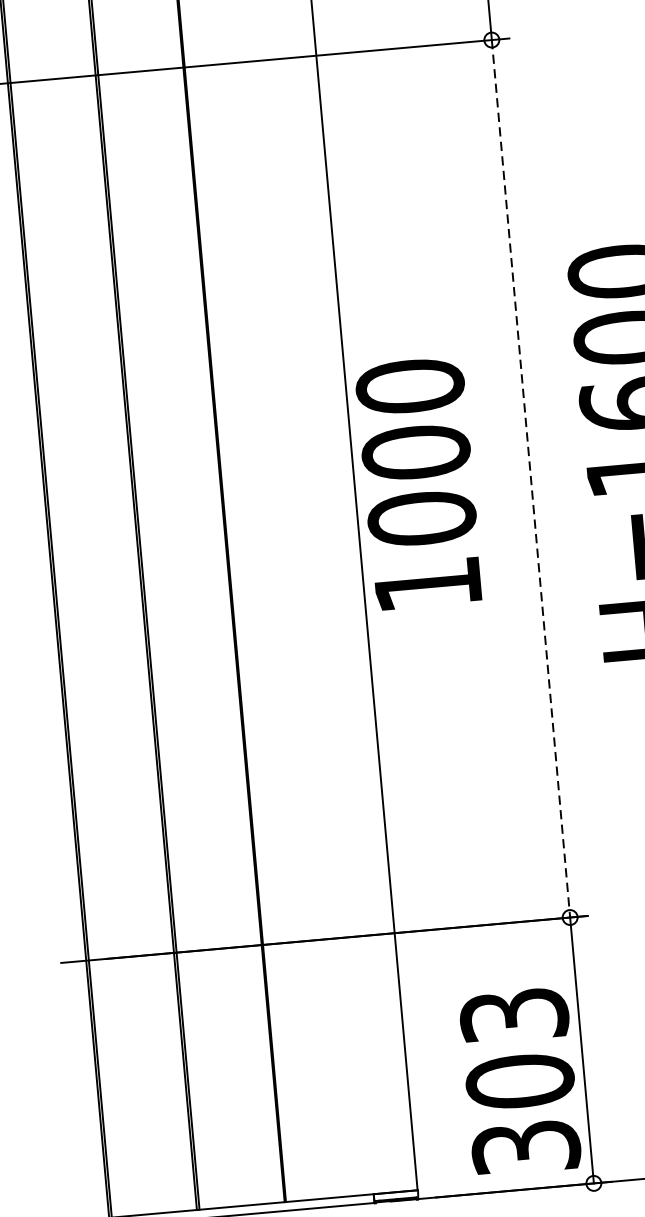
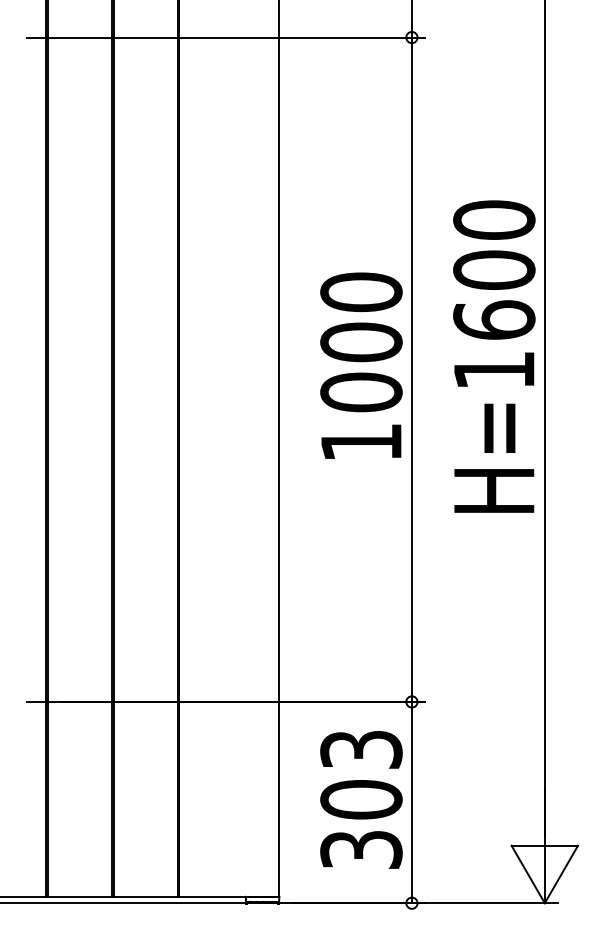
line: (530, 479) -> (411, 370), dashed -> solid
text: (418, 483) -> (361, 365), moved
text: (520, 1081) -> (361, 799), moved

